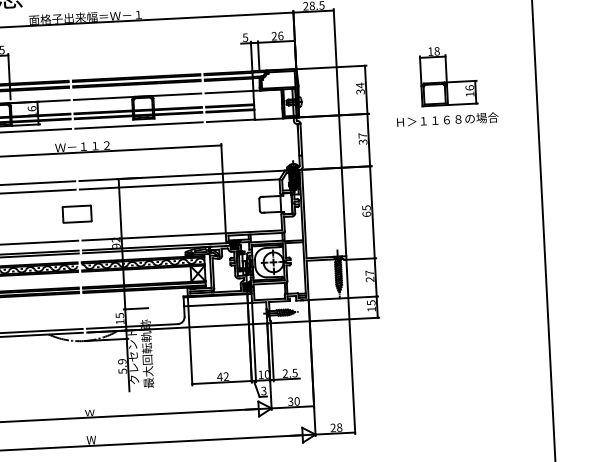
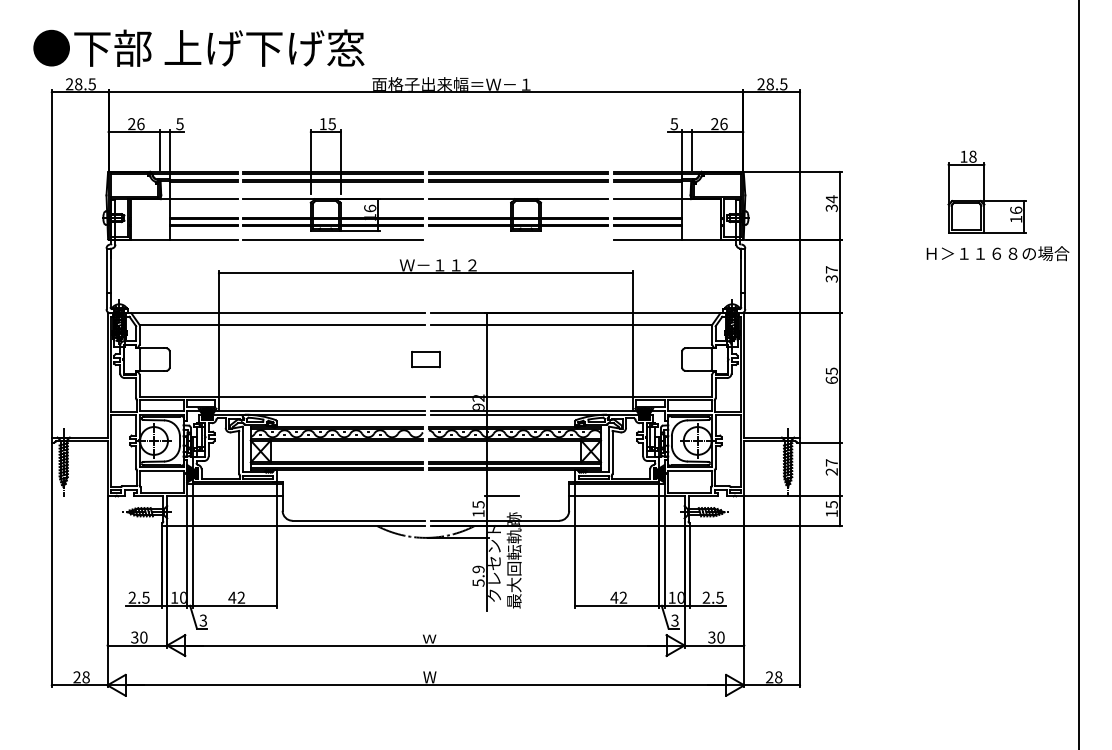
part: (448, 75) -> (986, 191), moved
text: (447, 119) -> (997, 253), moved
line: (138, 125) -> (518, 239), removed
part: (76, 214) -> (425, 359), size x0.7

